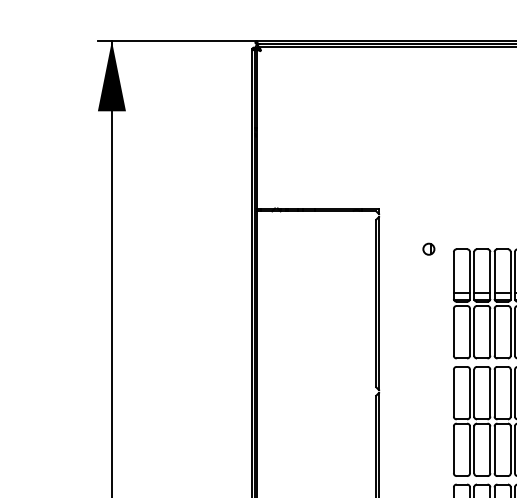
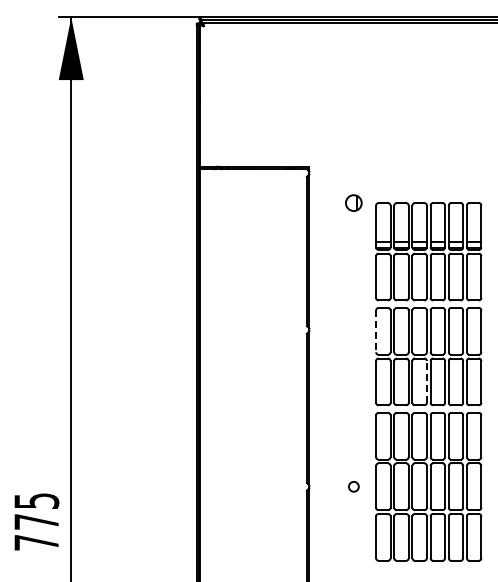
part: (428, 248) -> (353, 202), size x1.6
line: (454, 393) -> (376, 331), solid -> dashed
line: (510, 449) -> (426, 381), solid -> dashed

